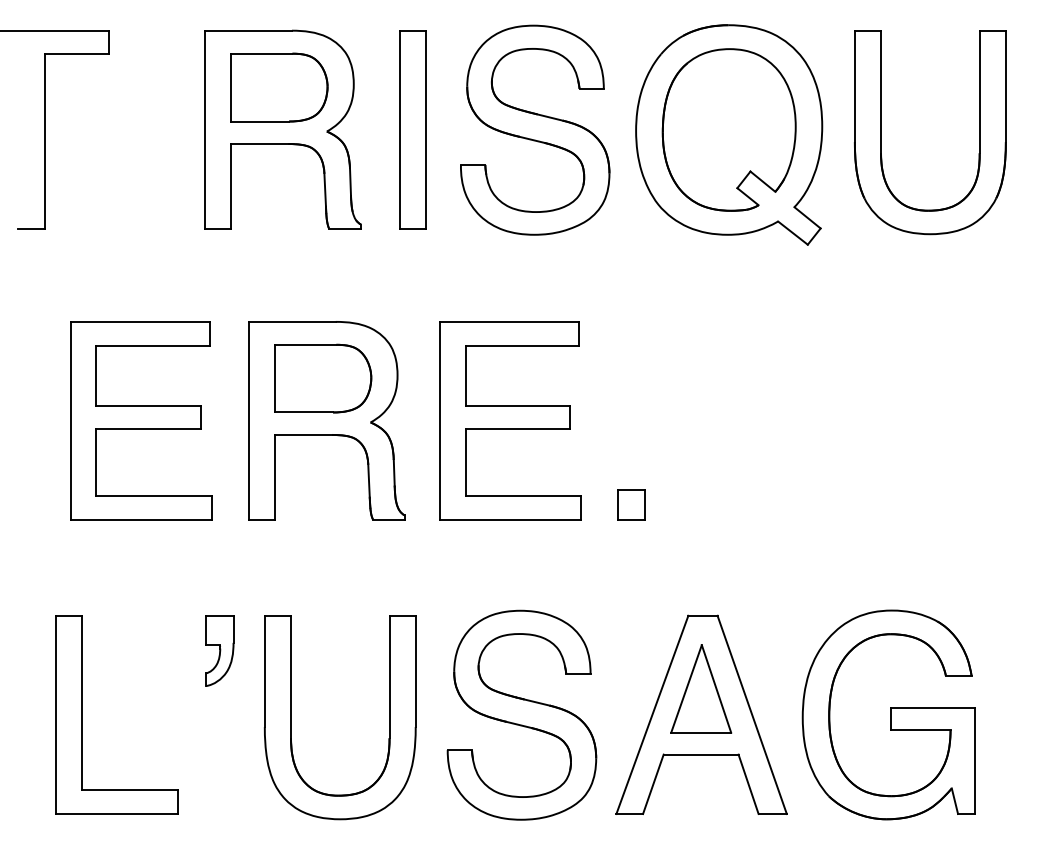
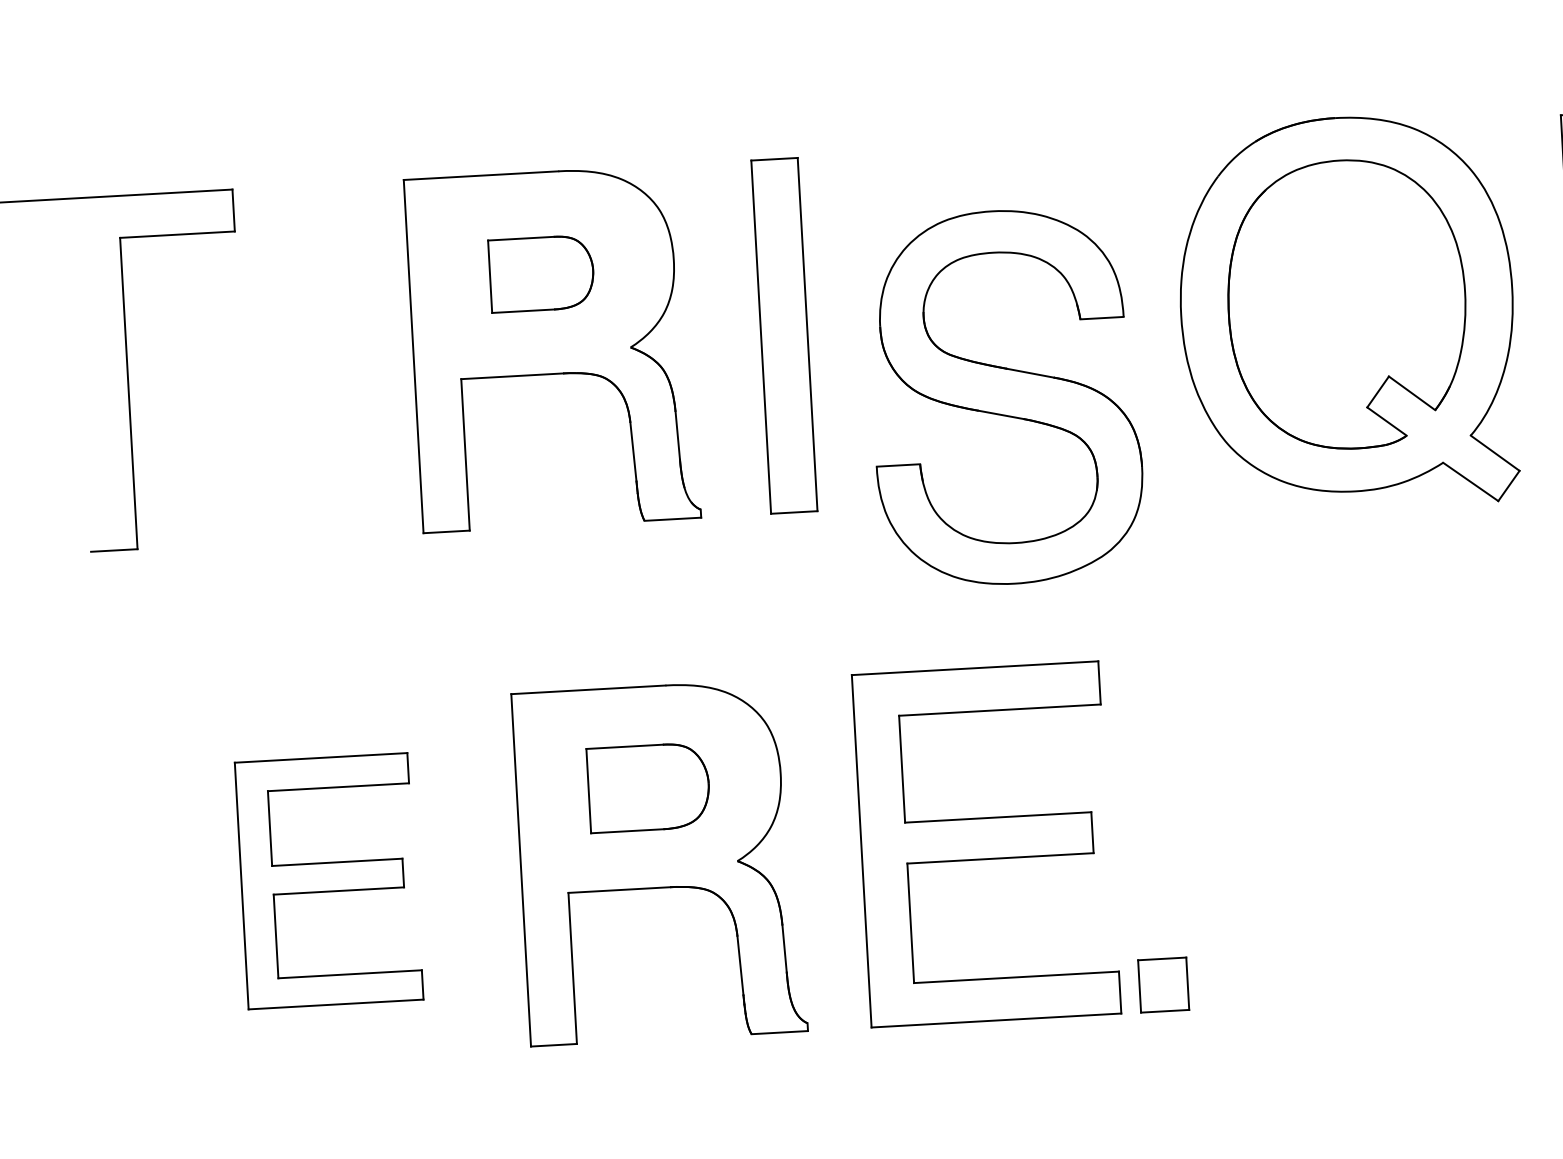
part: (279, 87) -> (541, 273), size x0.6
part: (535, 129) -> (1006, 396), moved
part: (323, 378) -> (649, 787), size x0.7
part: (141, 420) -> (329, 880), size x0.7
part: (631, 504) -> (1163, 983), moved

